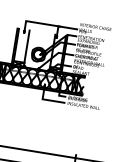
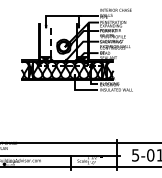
line: (27, 46) -> (51, 40), solid -> dashed

